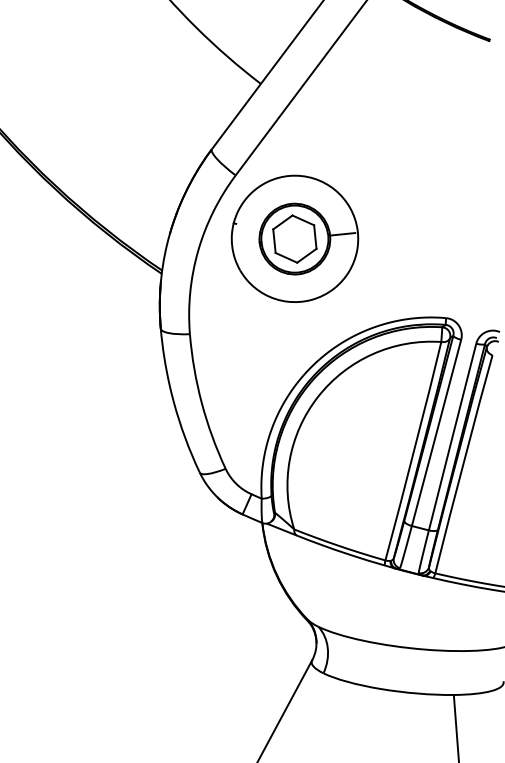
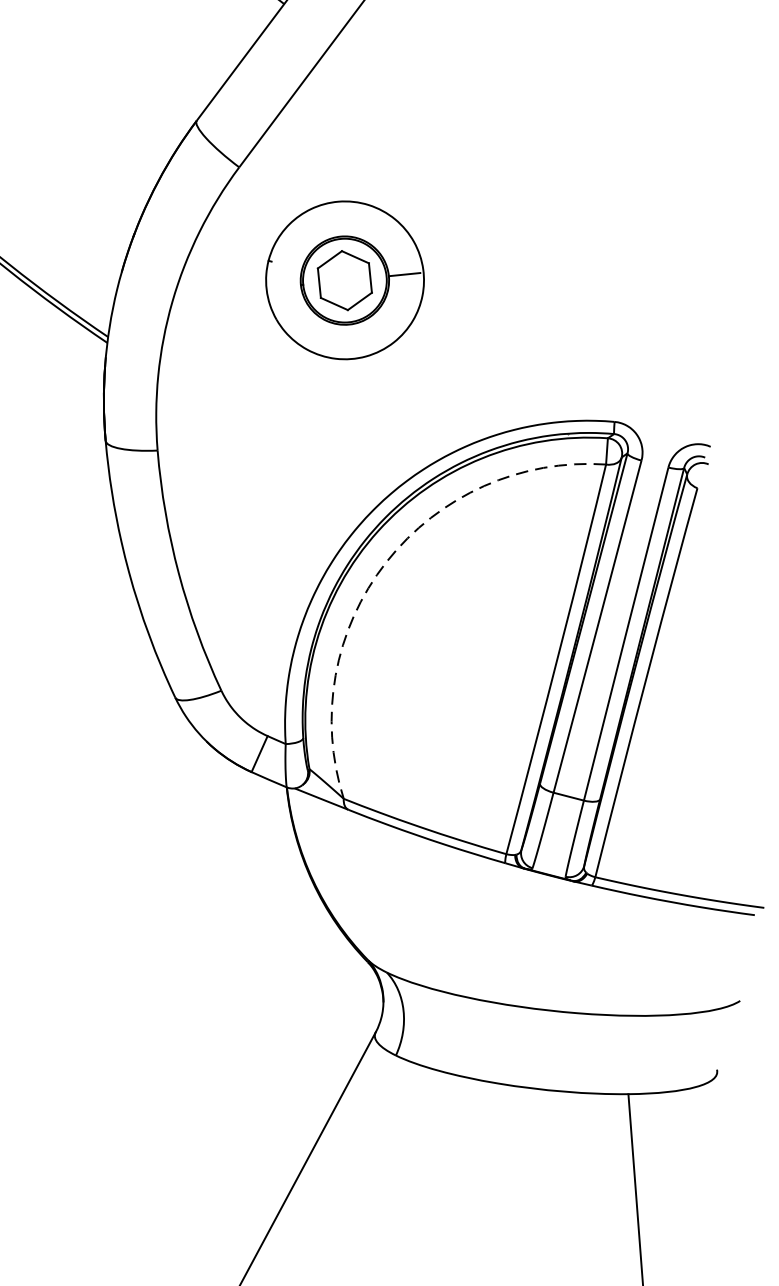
part: (294, 238) -> (344, 279), size x0.7
arc: (318, 396) -> (386, 561), solid -> dashed

